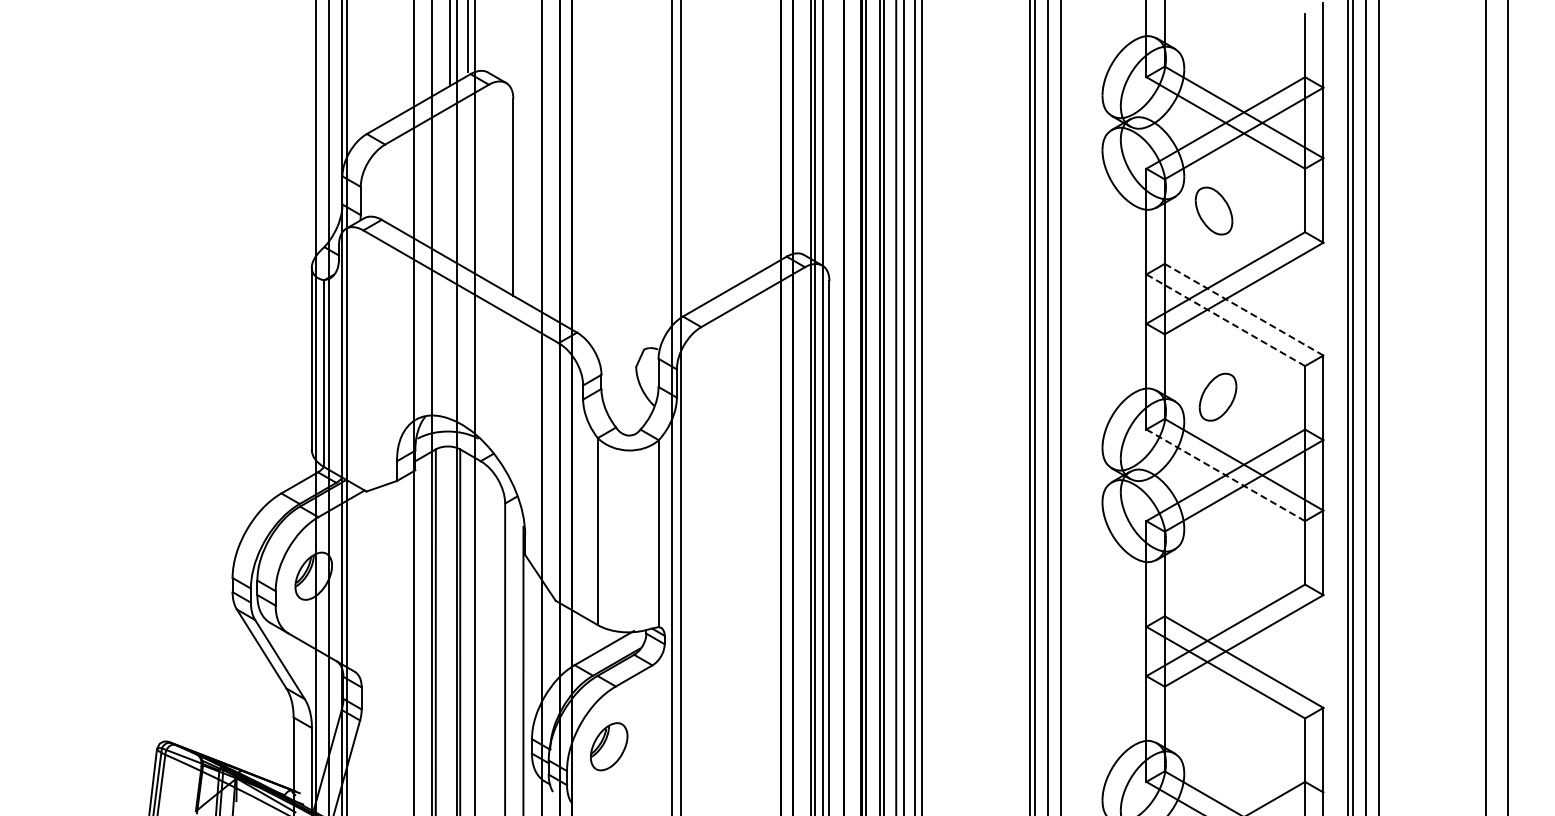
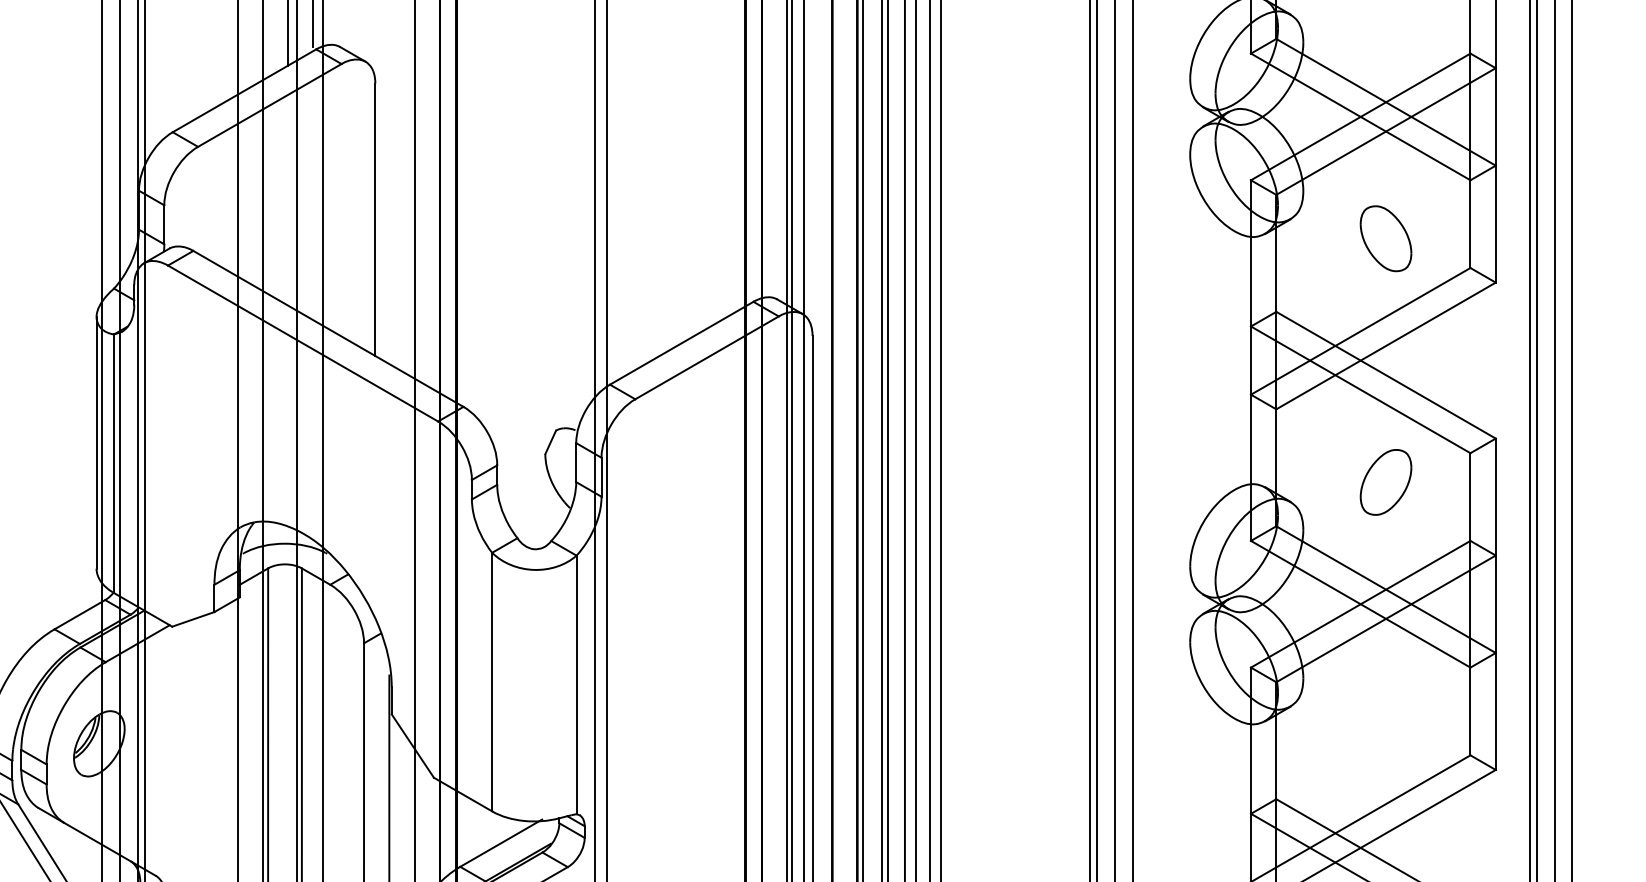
part: (1213, 210) -> (1385, 237), moved
line: (1244, 309) -> (1386, 374), dashed -> solid
line: (1225, 320) -> (1360, 390), dashed -> solid
part: (1217, 396) -> (1385, 481), moved
line: (1225, 475) -> (1360, 604), dashed -> solid

